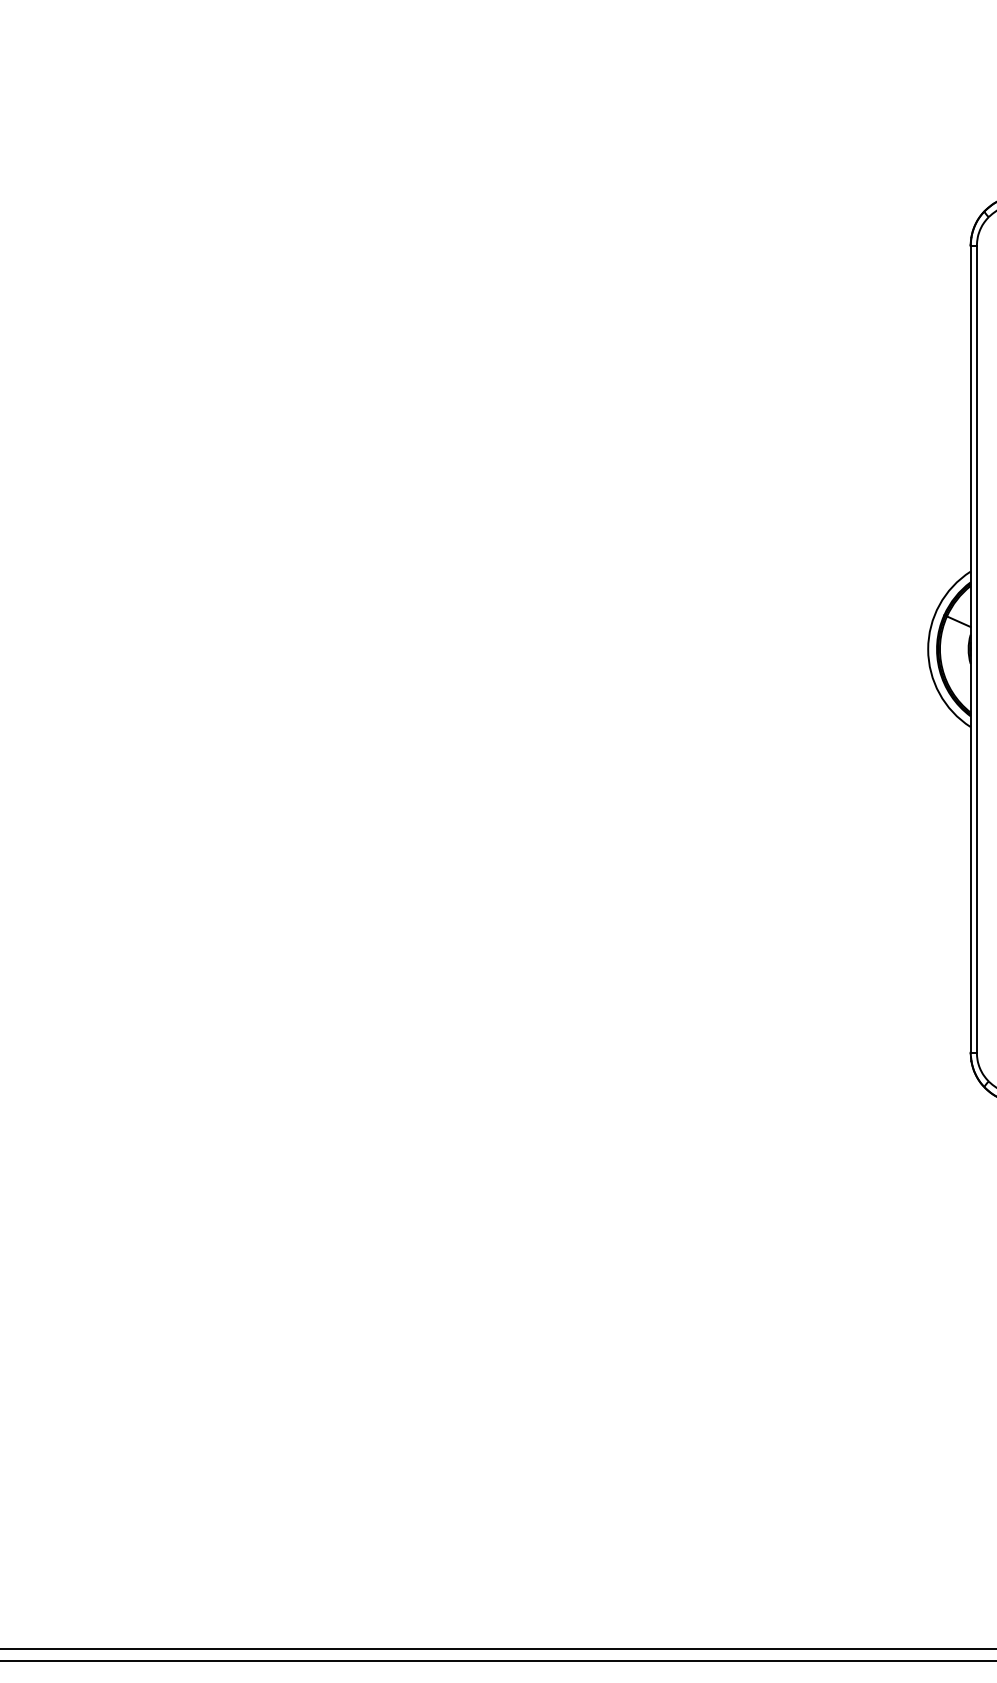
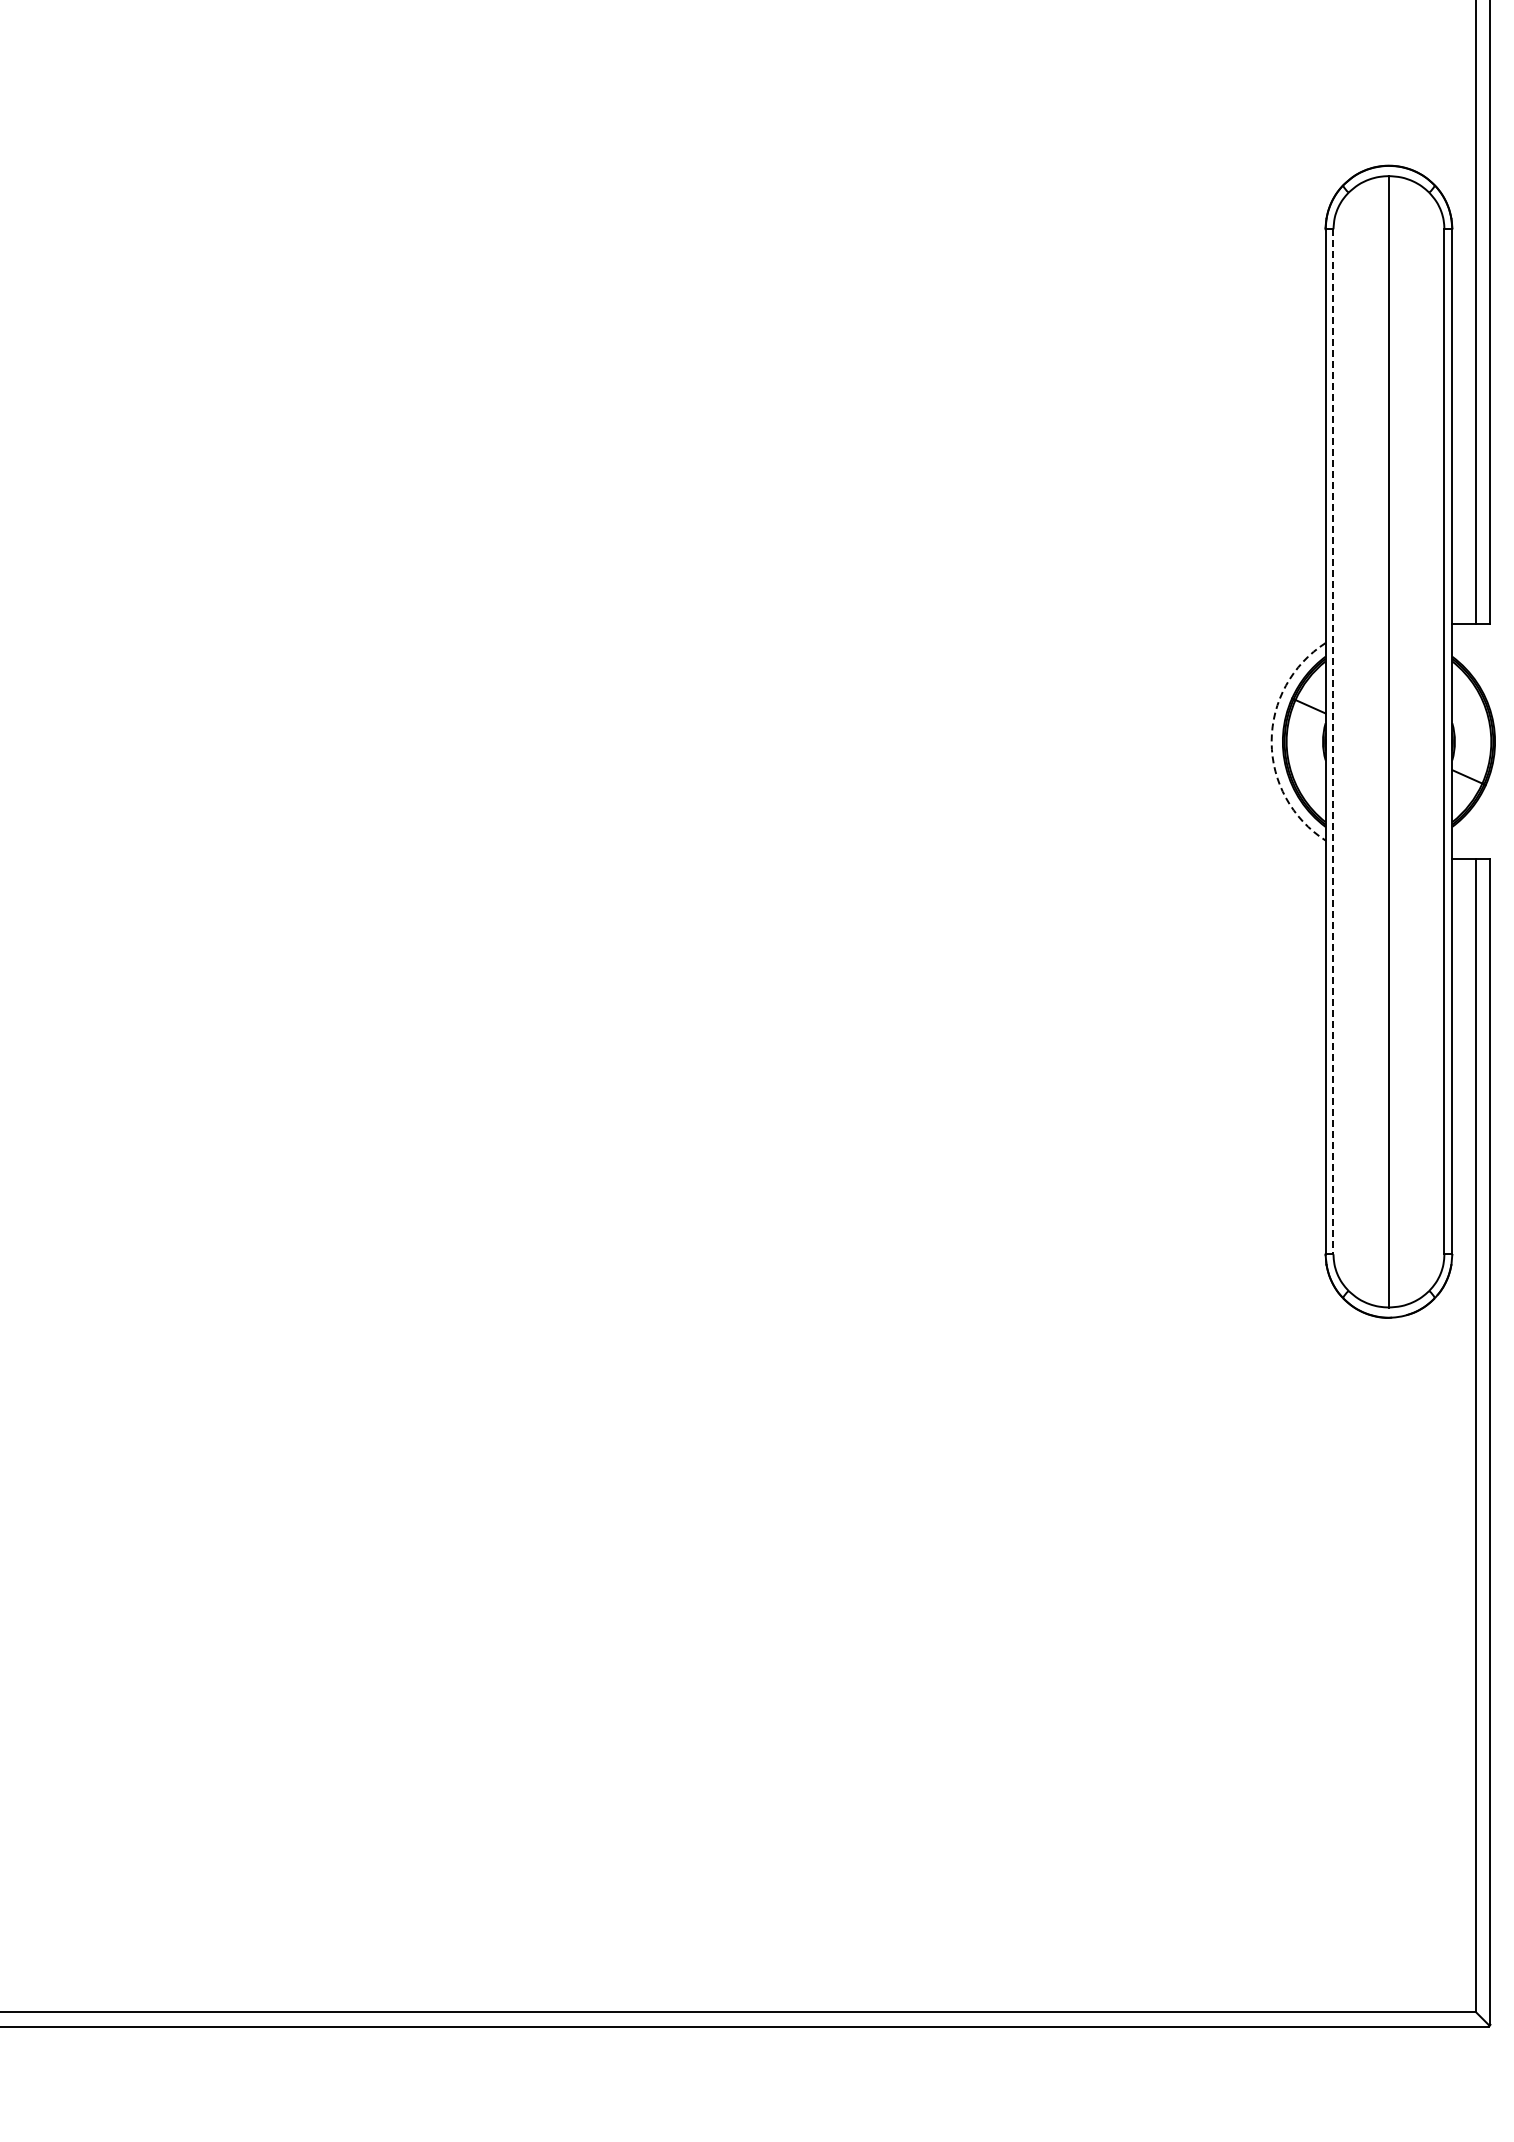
arc: (928, 649) -> (1271, 741), solid -> dashed
line: (976, 649) -> (1333, 741), solid -> dashed

